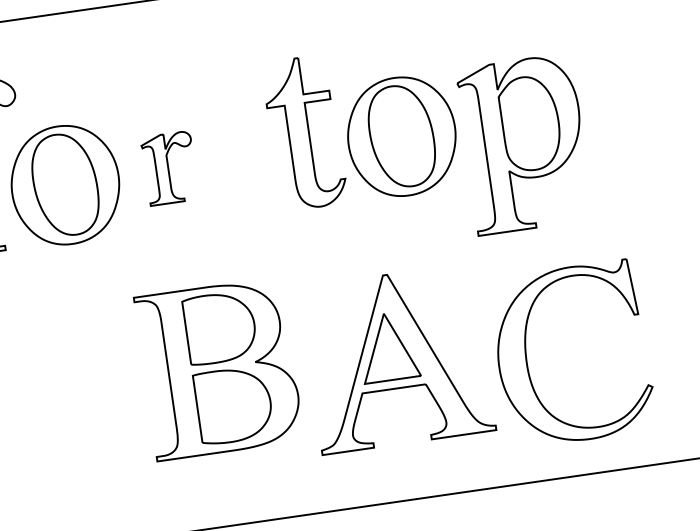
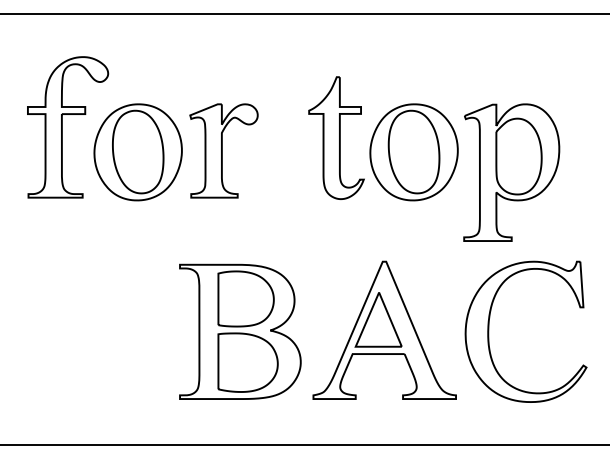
part: (169, 167) -> (223, 150), size x1.67
part: (527, 360) -> (489, 331), moved
part: (219, 368) -> (240, 331), moved

